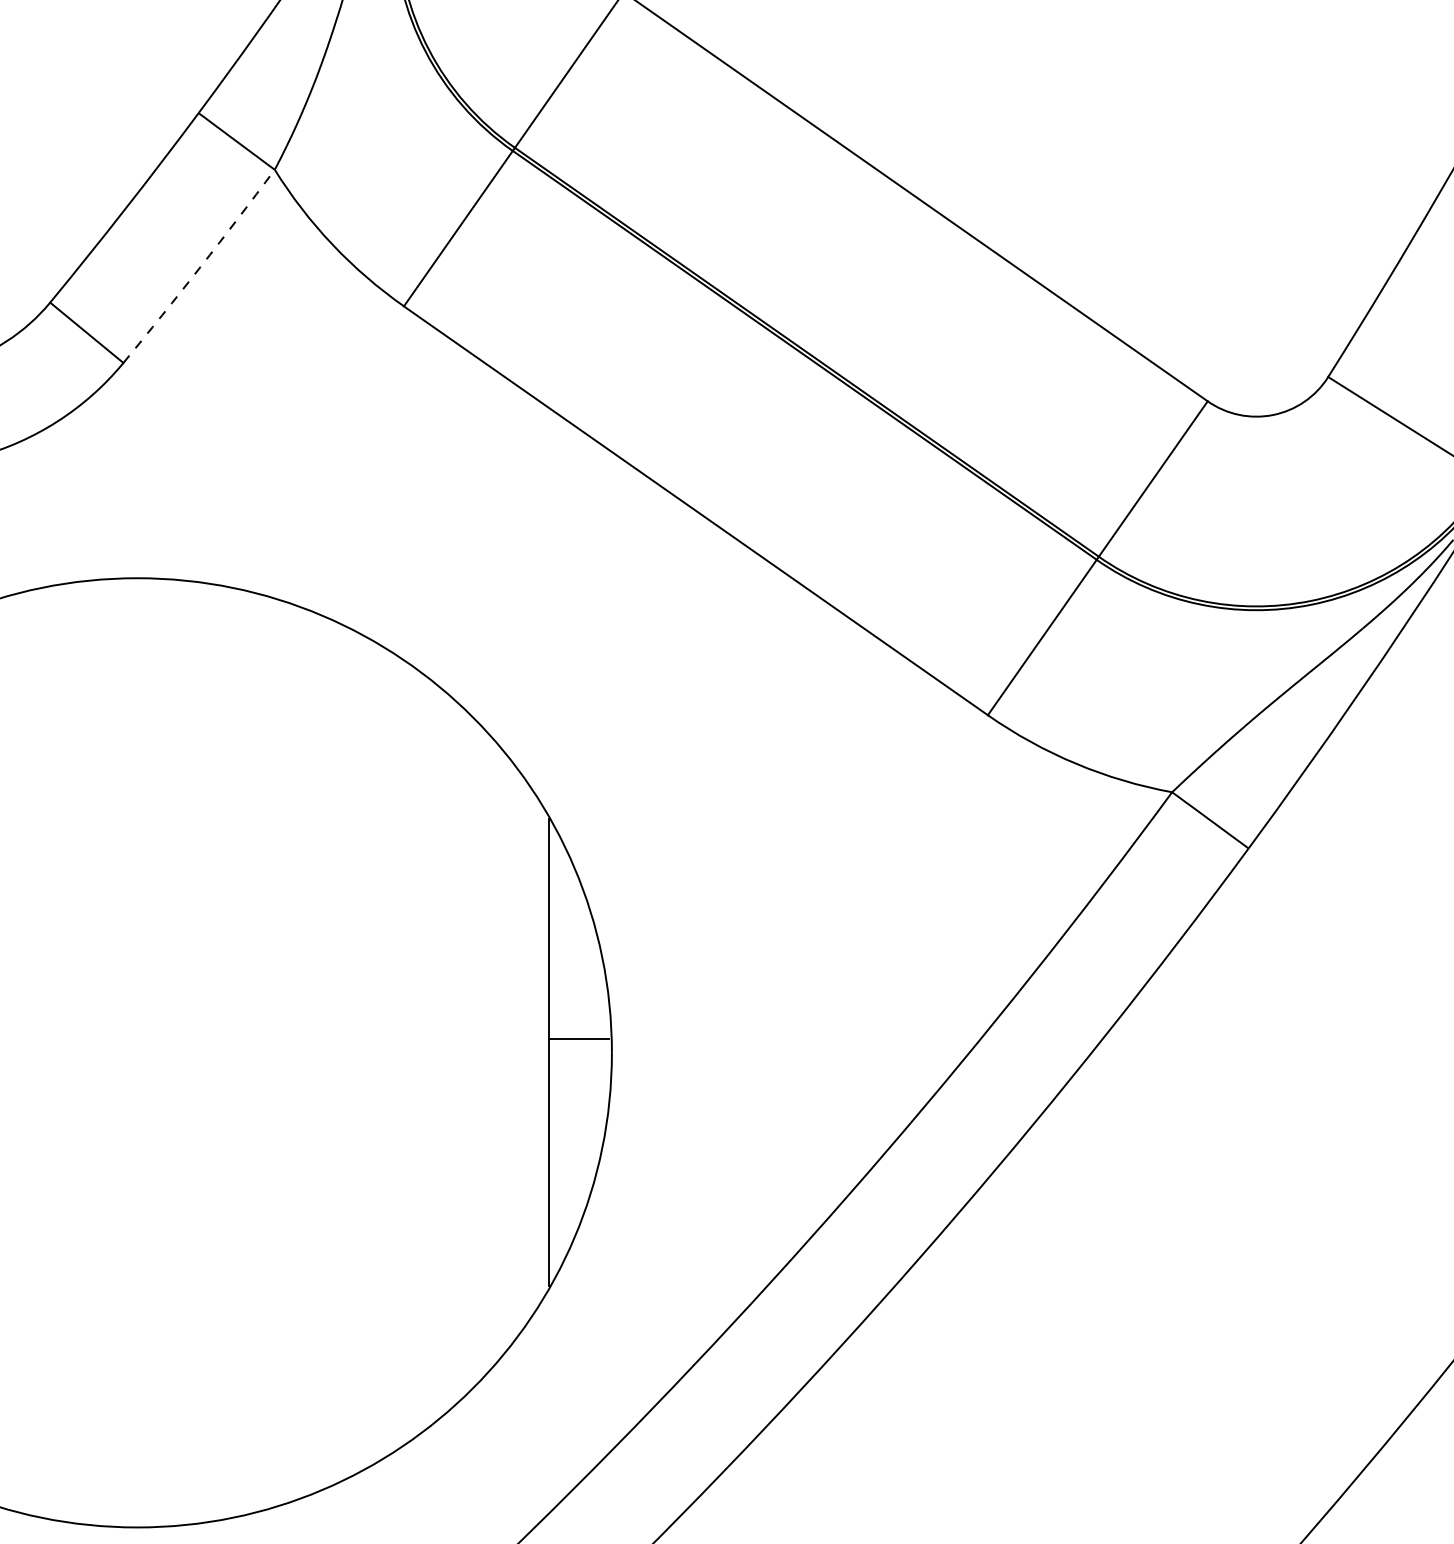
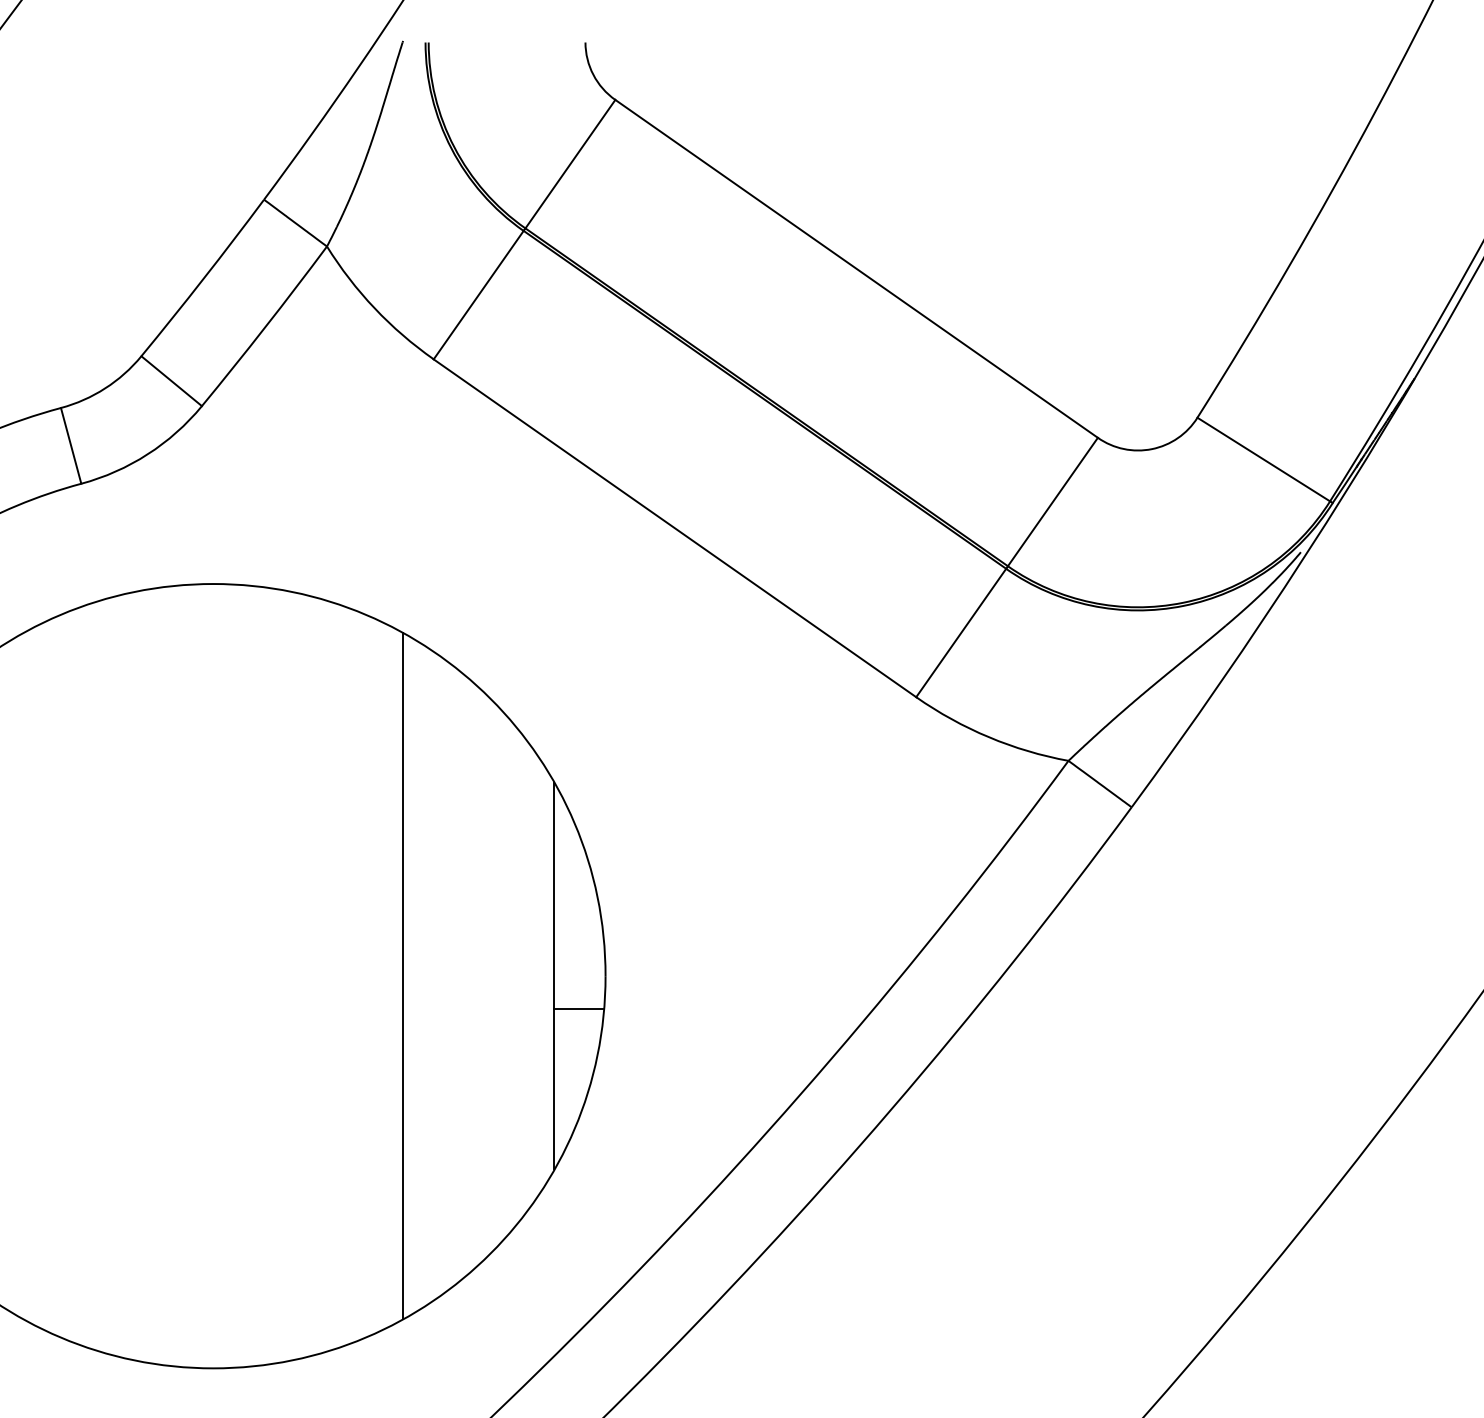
arc: (200, 267) -> (265, 327), dashed -> solid
line: (579, 1038) -> (578, 1009), moved
line: (366, 1052) -> (402, 975), added

